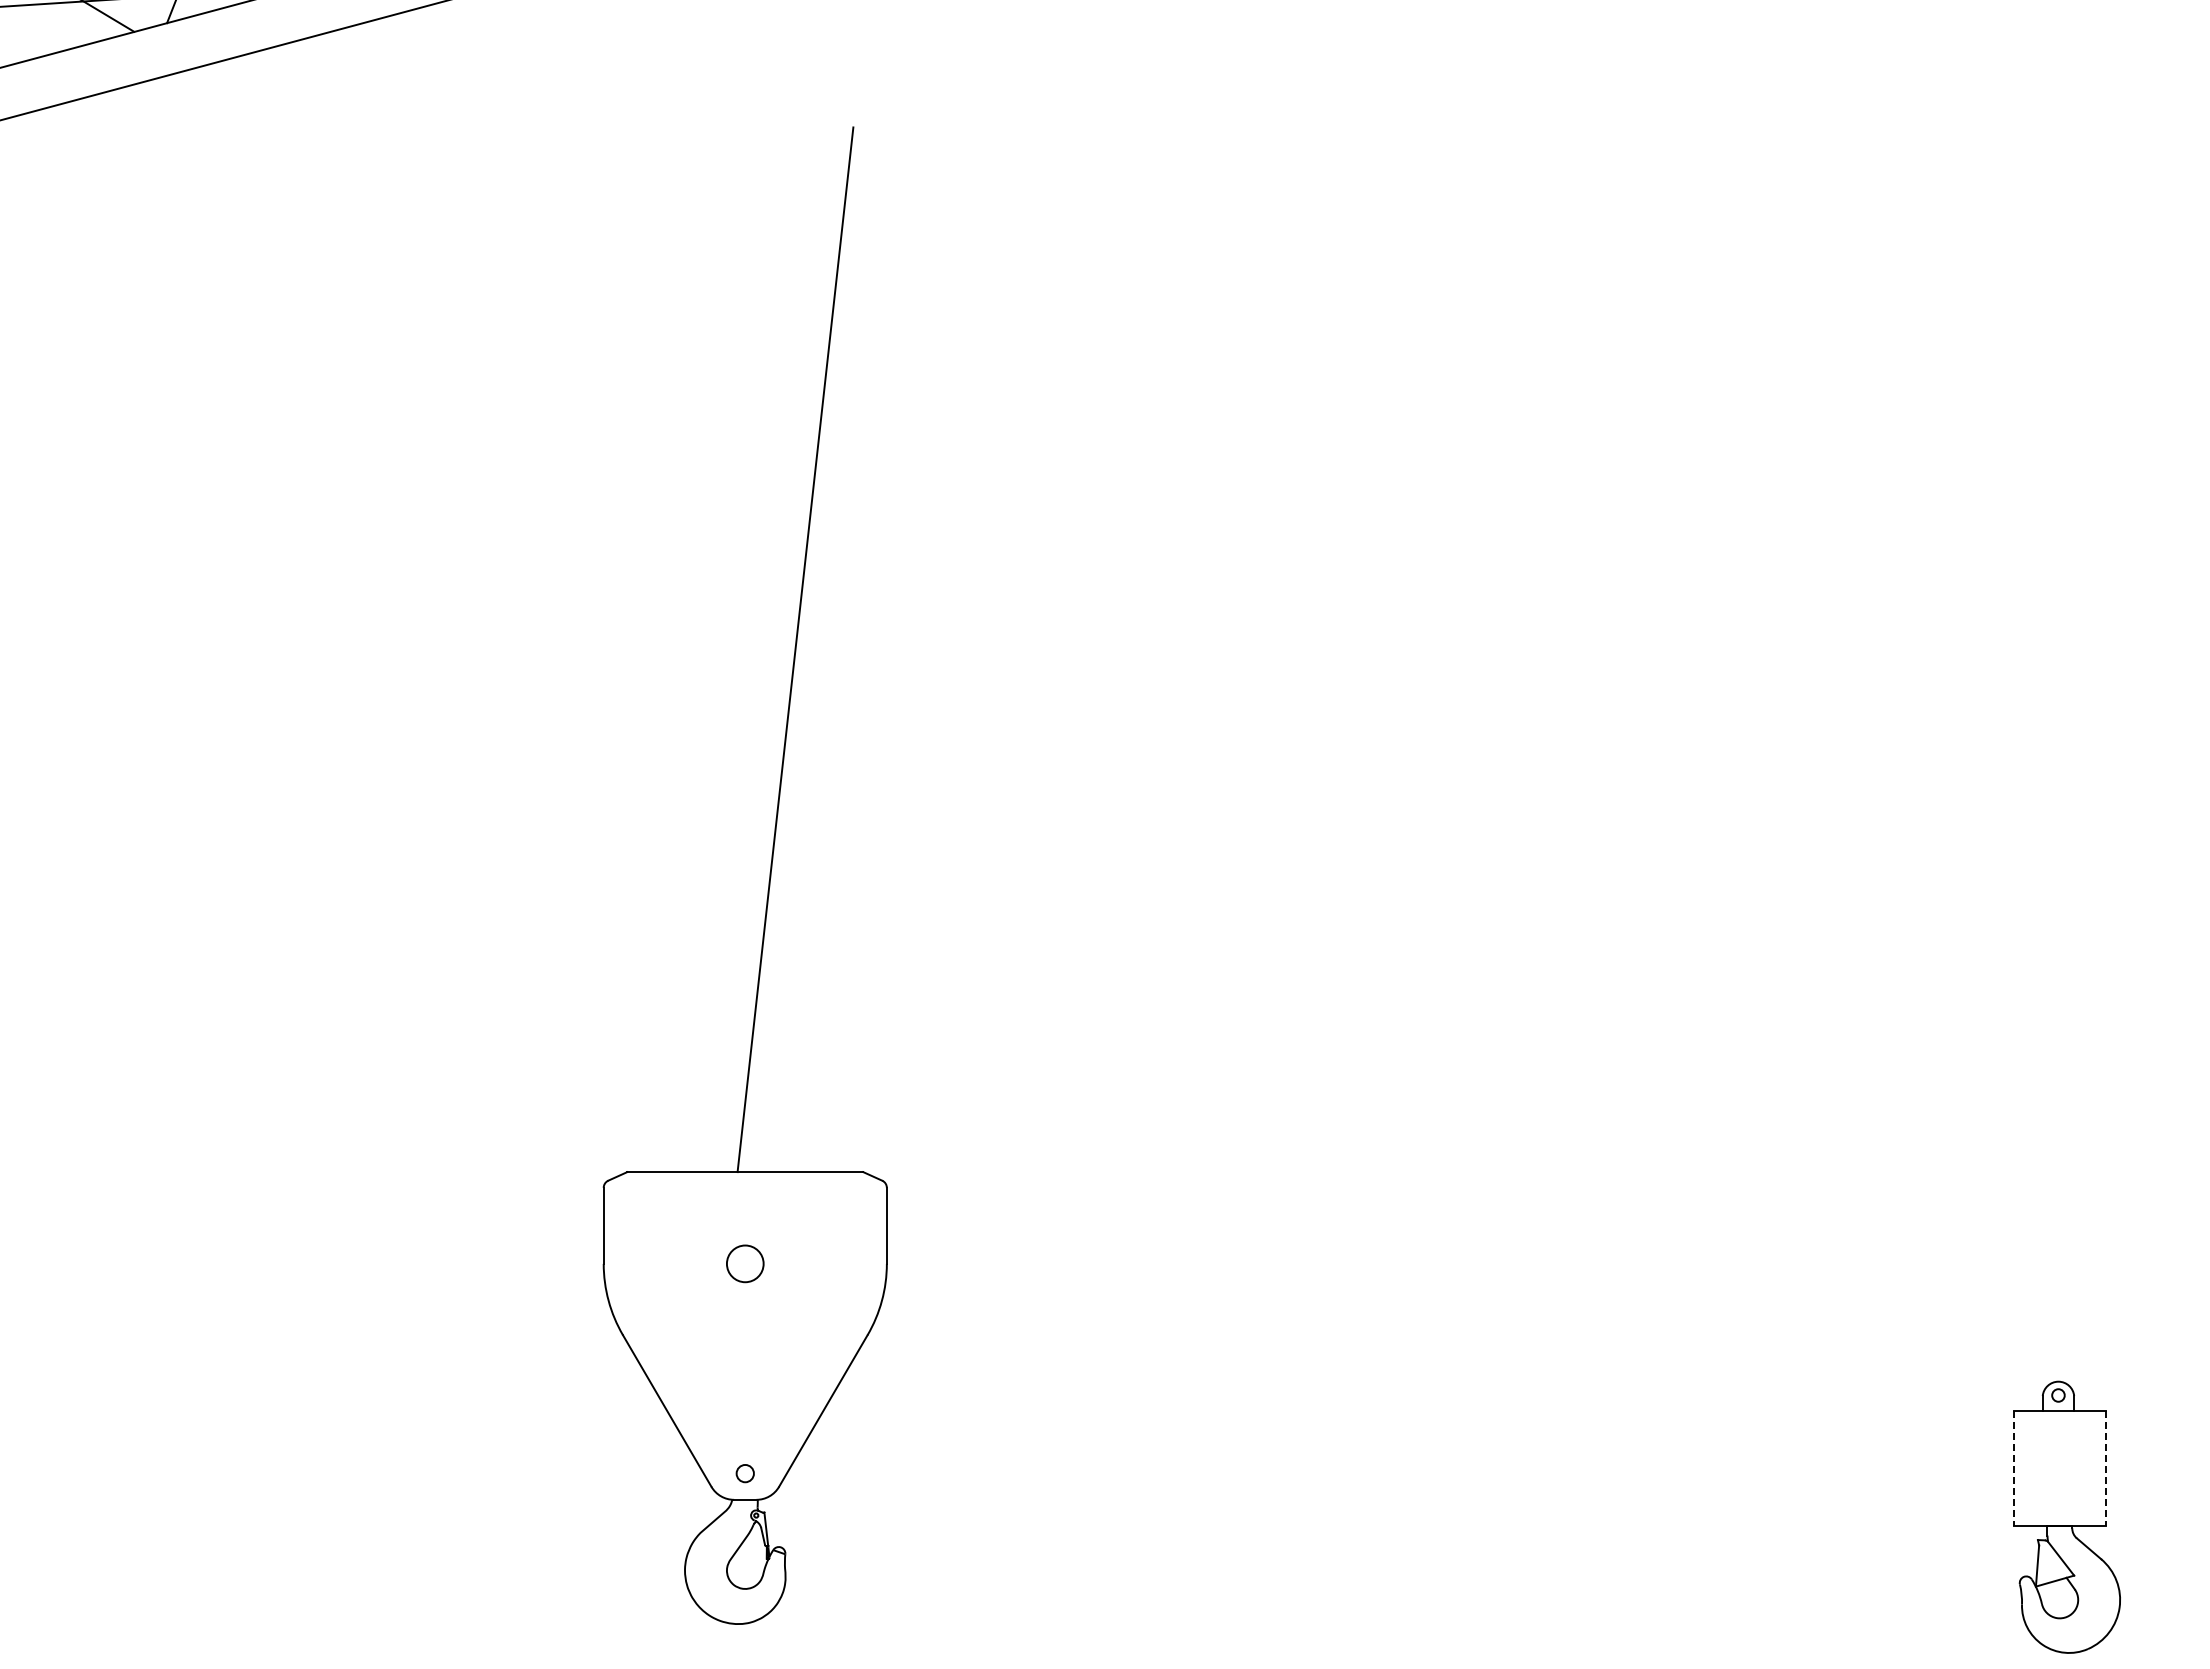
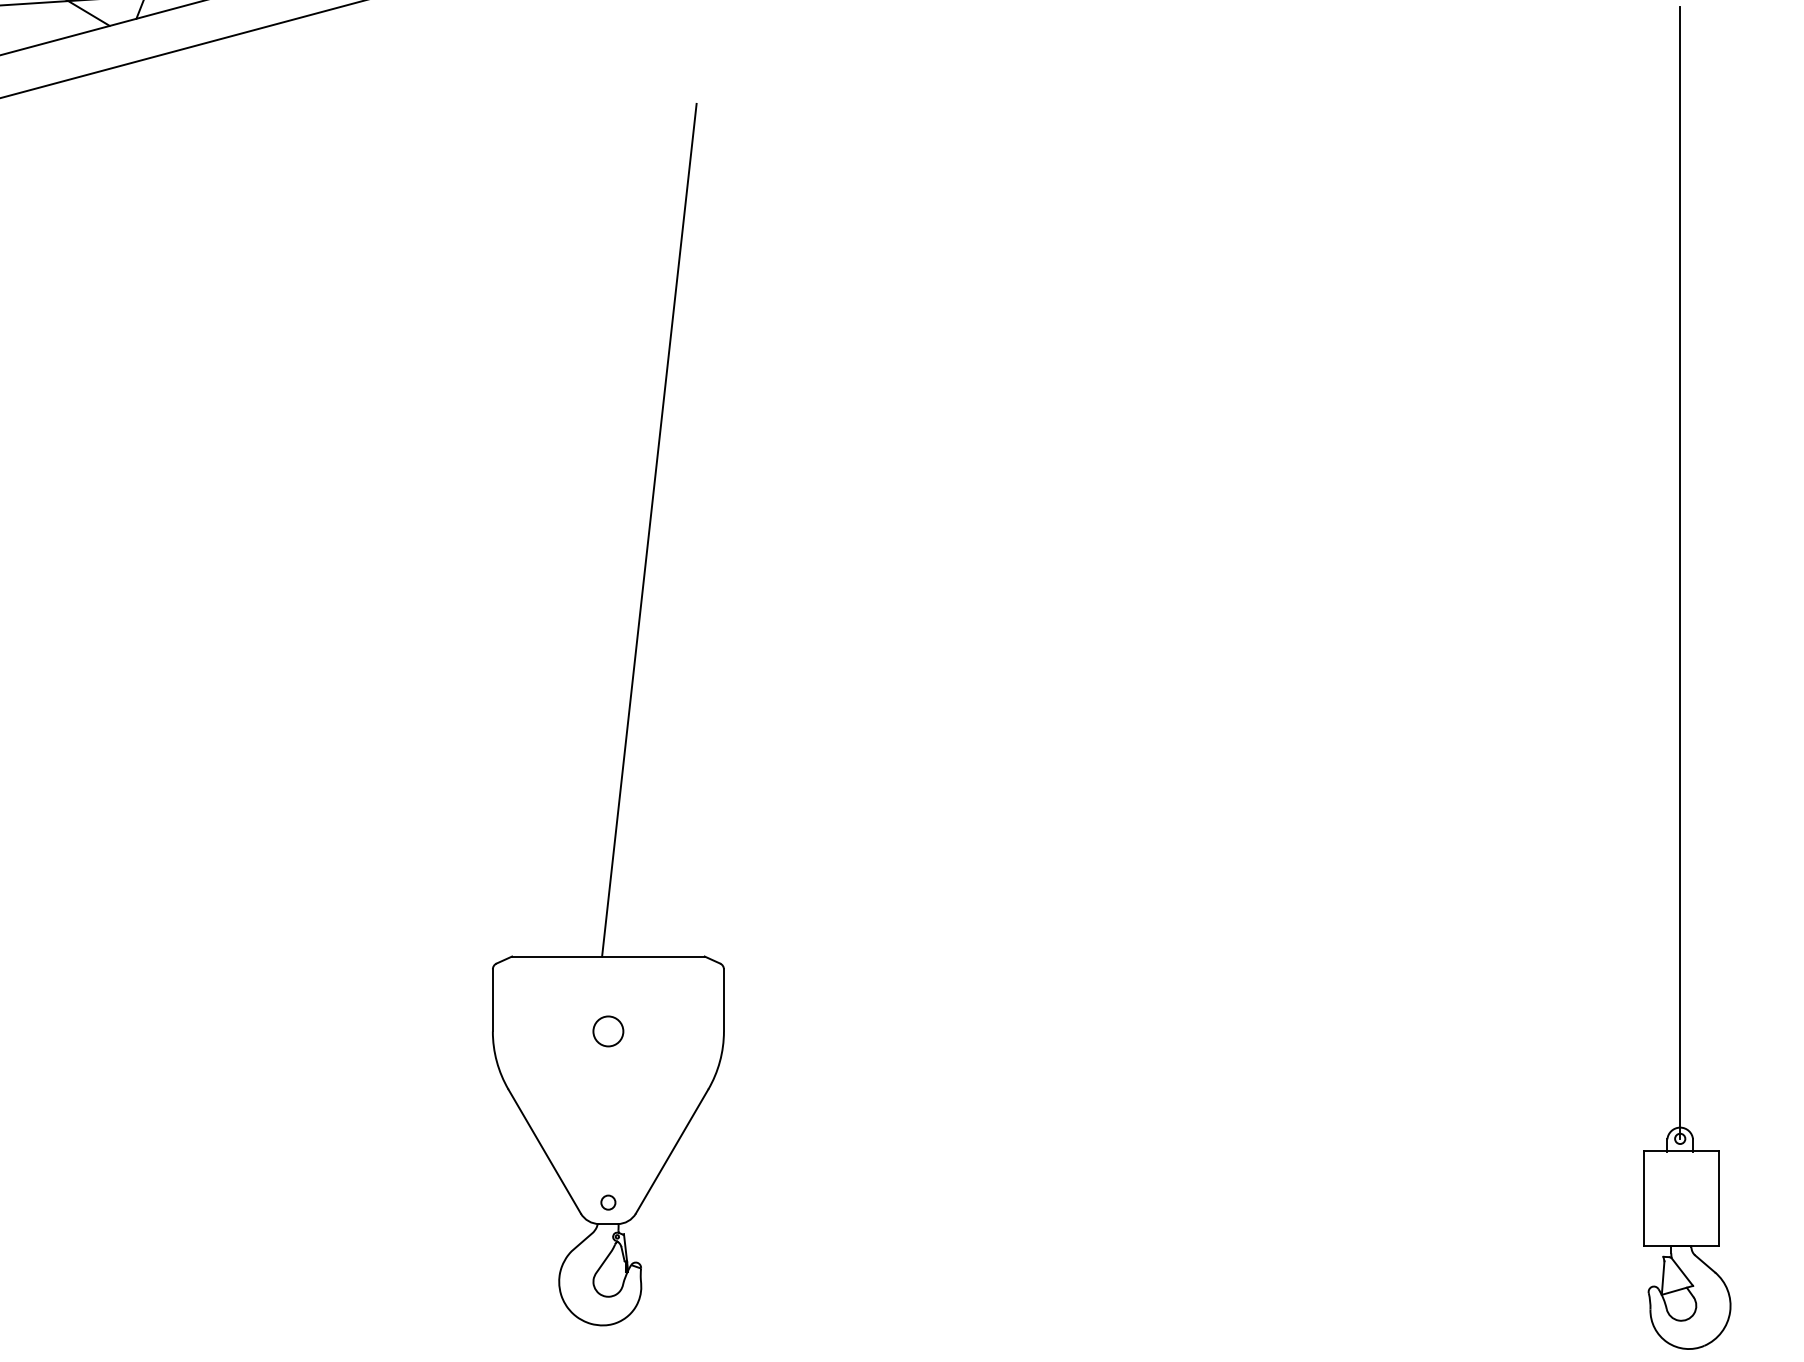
line: (2058, 701) -> (1680, 572), added
line: (2013, 1468) -> (1643, 1198), dashed -> solid
line: (2105, 1468) -> (1718, 1198), dashed -> solid

